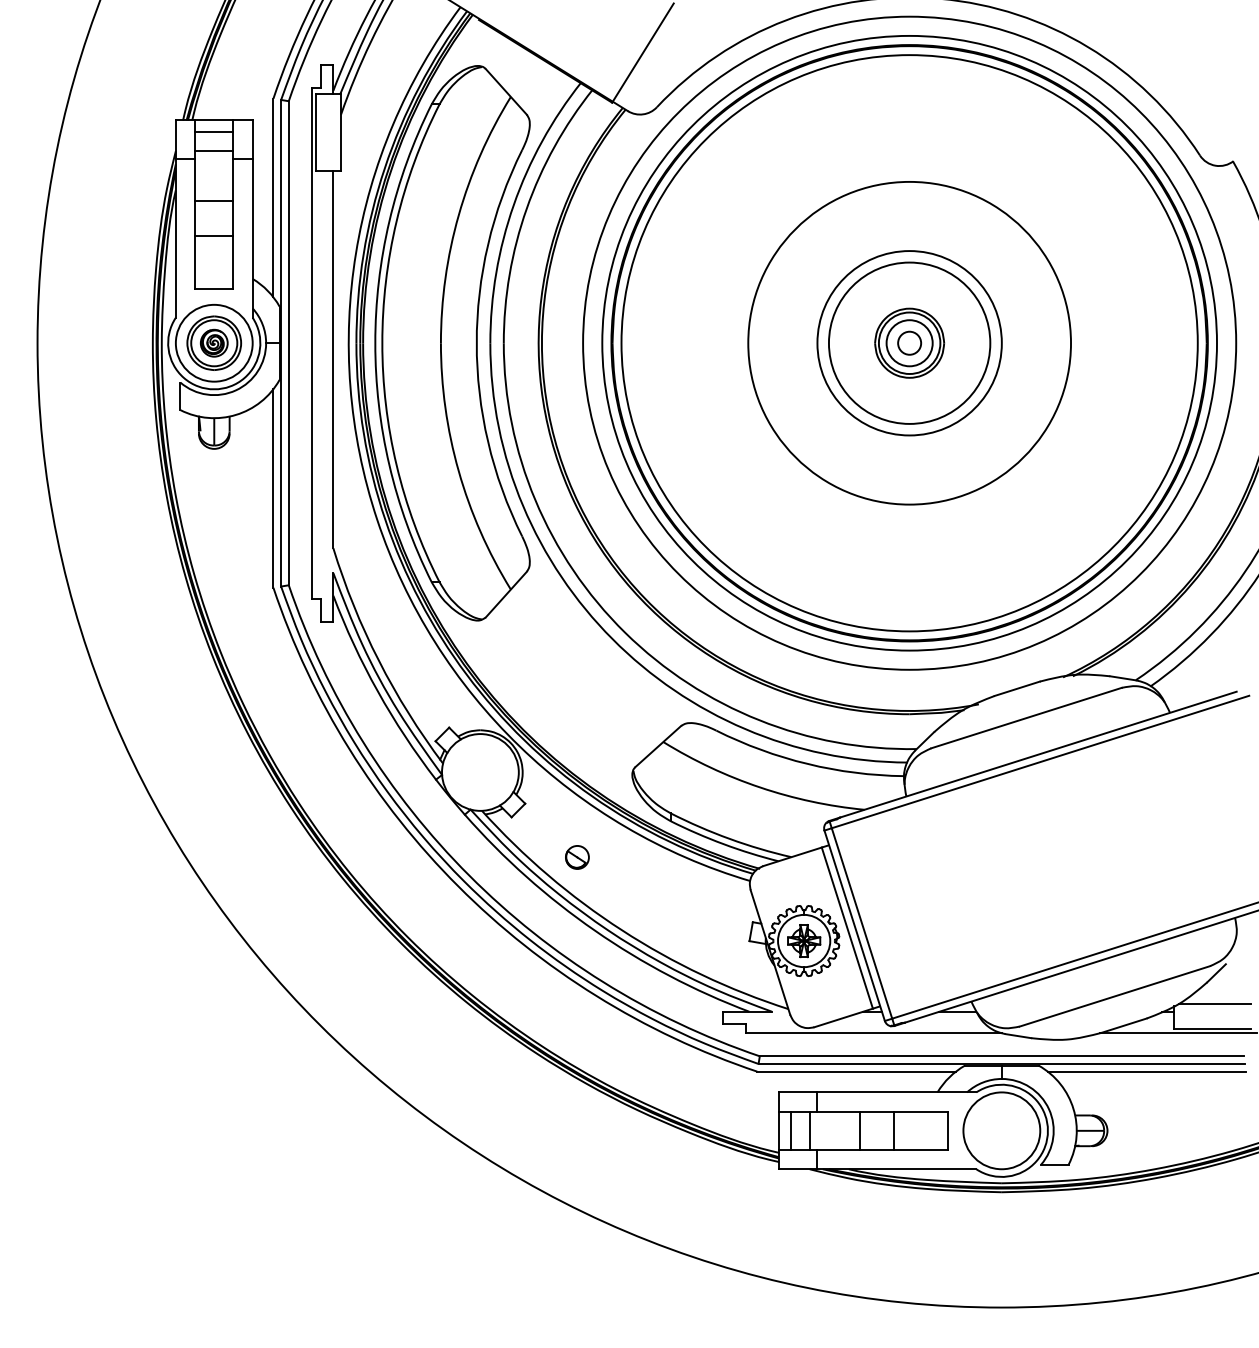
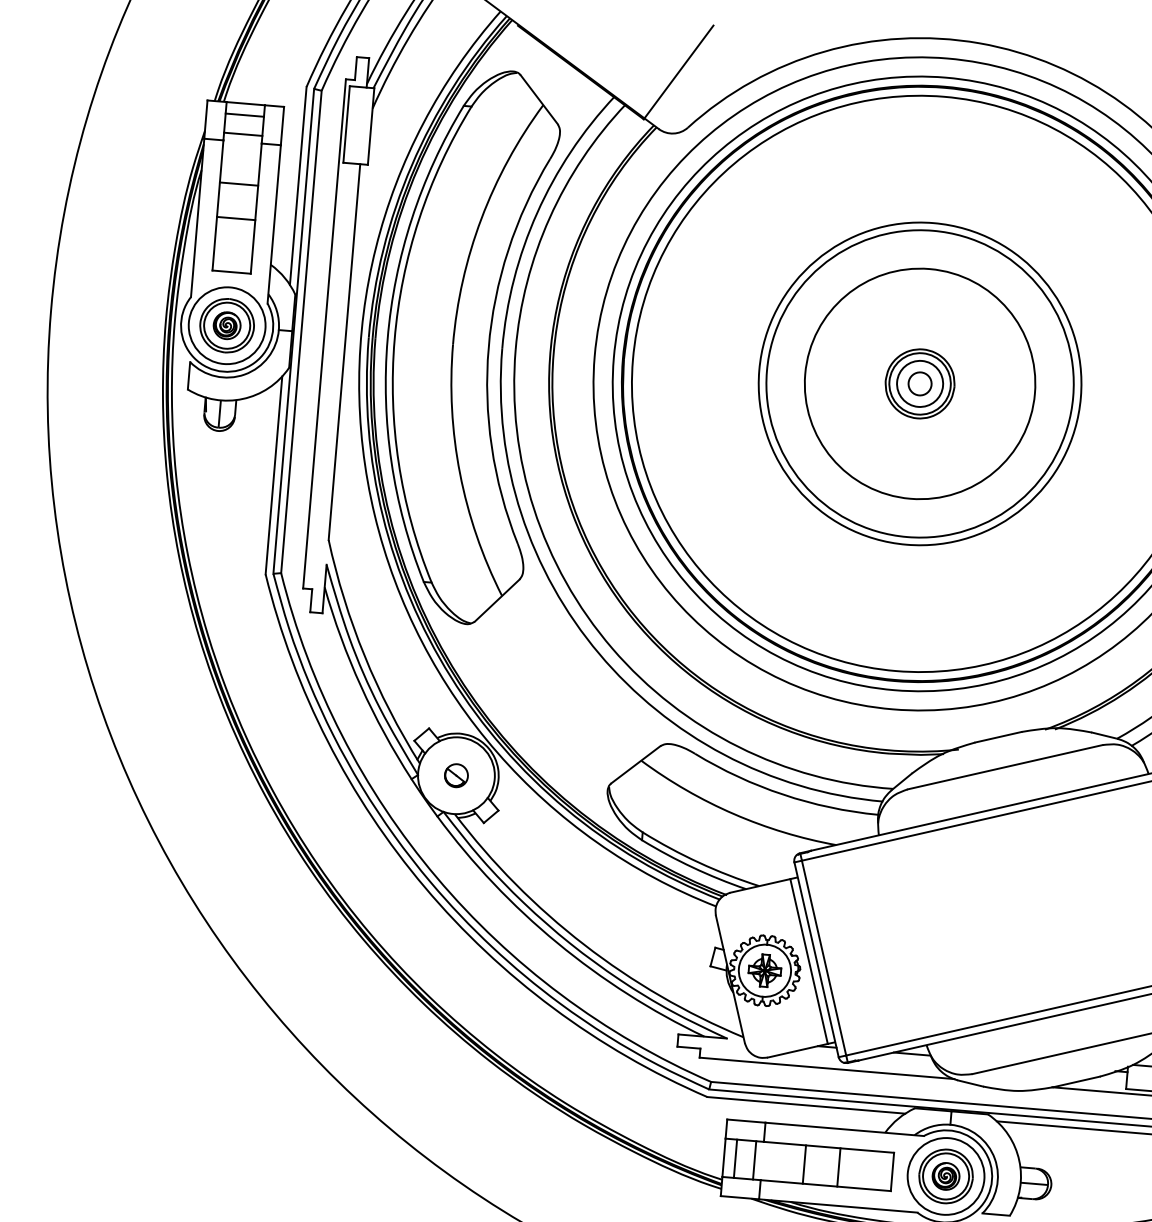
circle: (909, 342) -> (920, 383), size x1.67
circle: (909, 343) -> (919, 384), size x1.43
part: (577, 857) -> (456, 775), moved
part: (1001, 1130) -> (945, 1176), added

